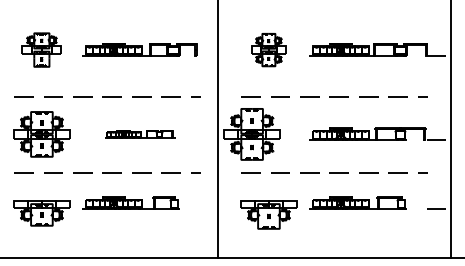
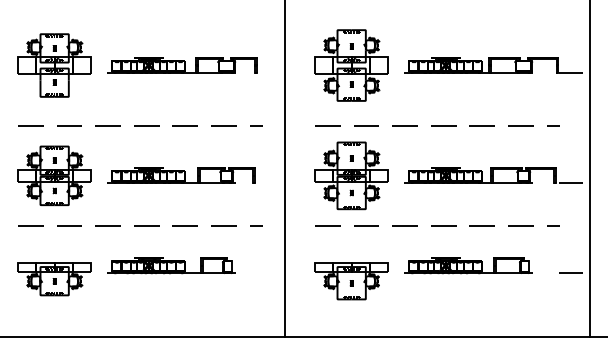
part: (41, 50) -> (54, 65), size x1.43
part: (268, 50) -> (351, 65), size x1.67
part: (138, 134) -> (181, 175), size x1.67
part: (251, 134) -> (351, 175), moved

